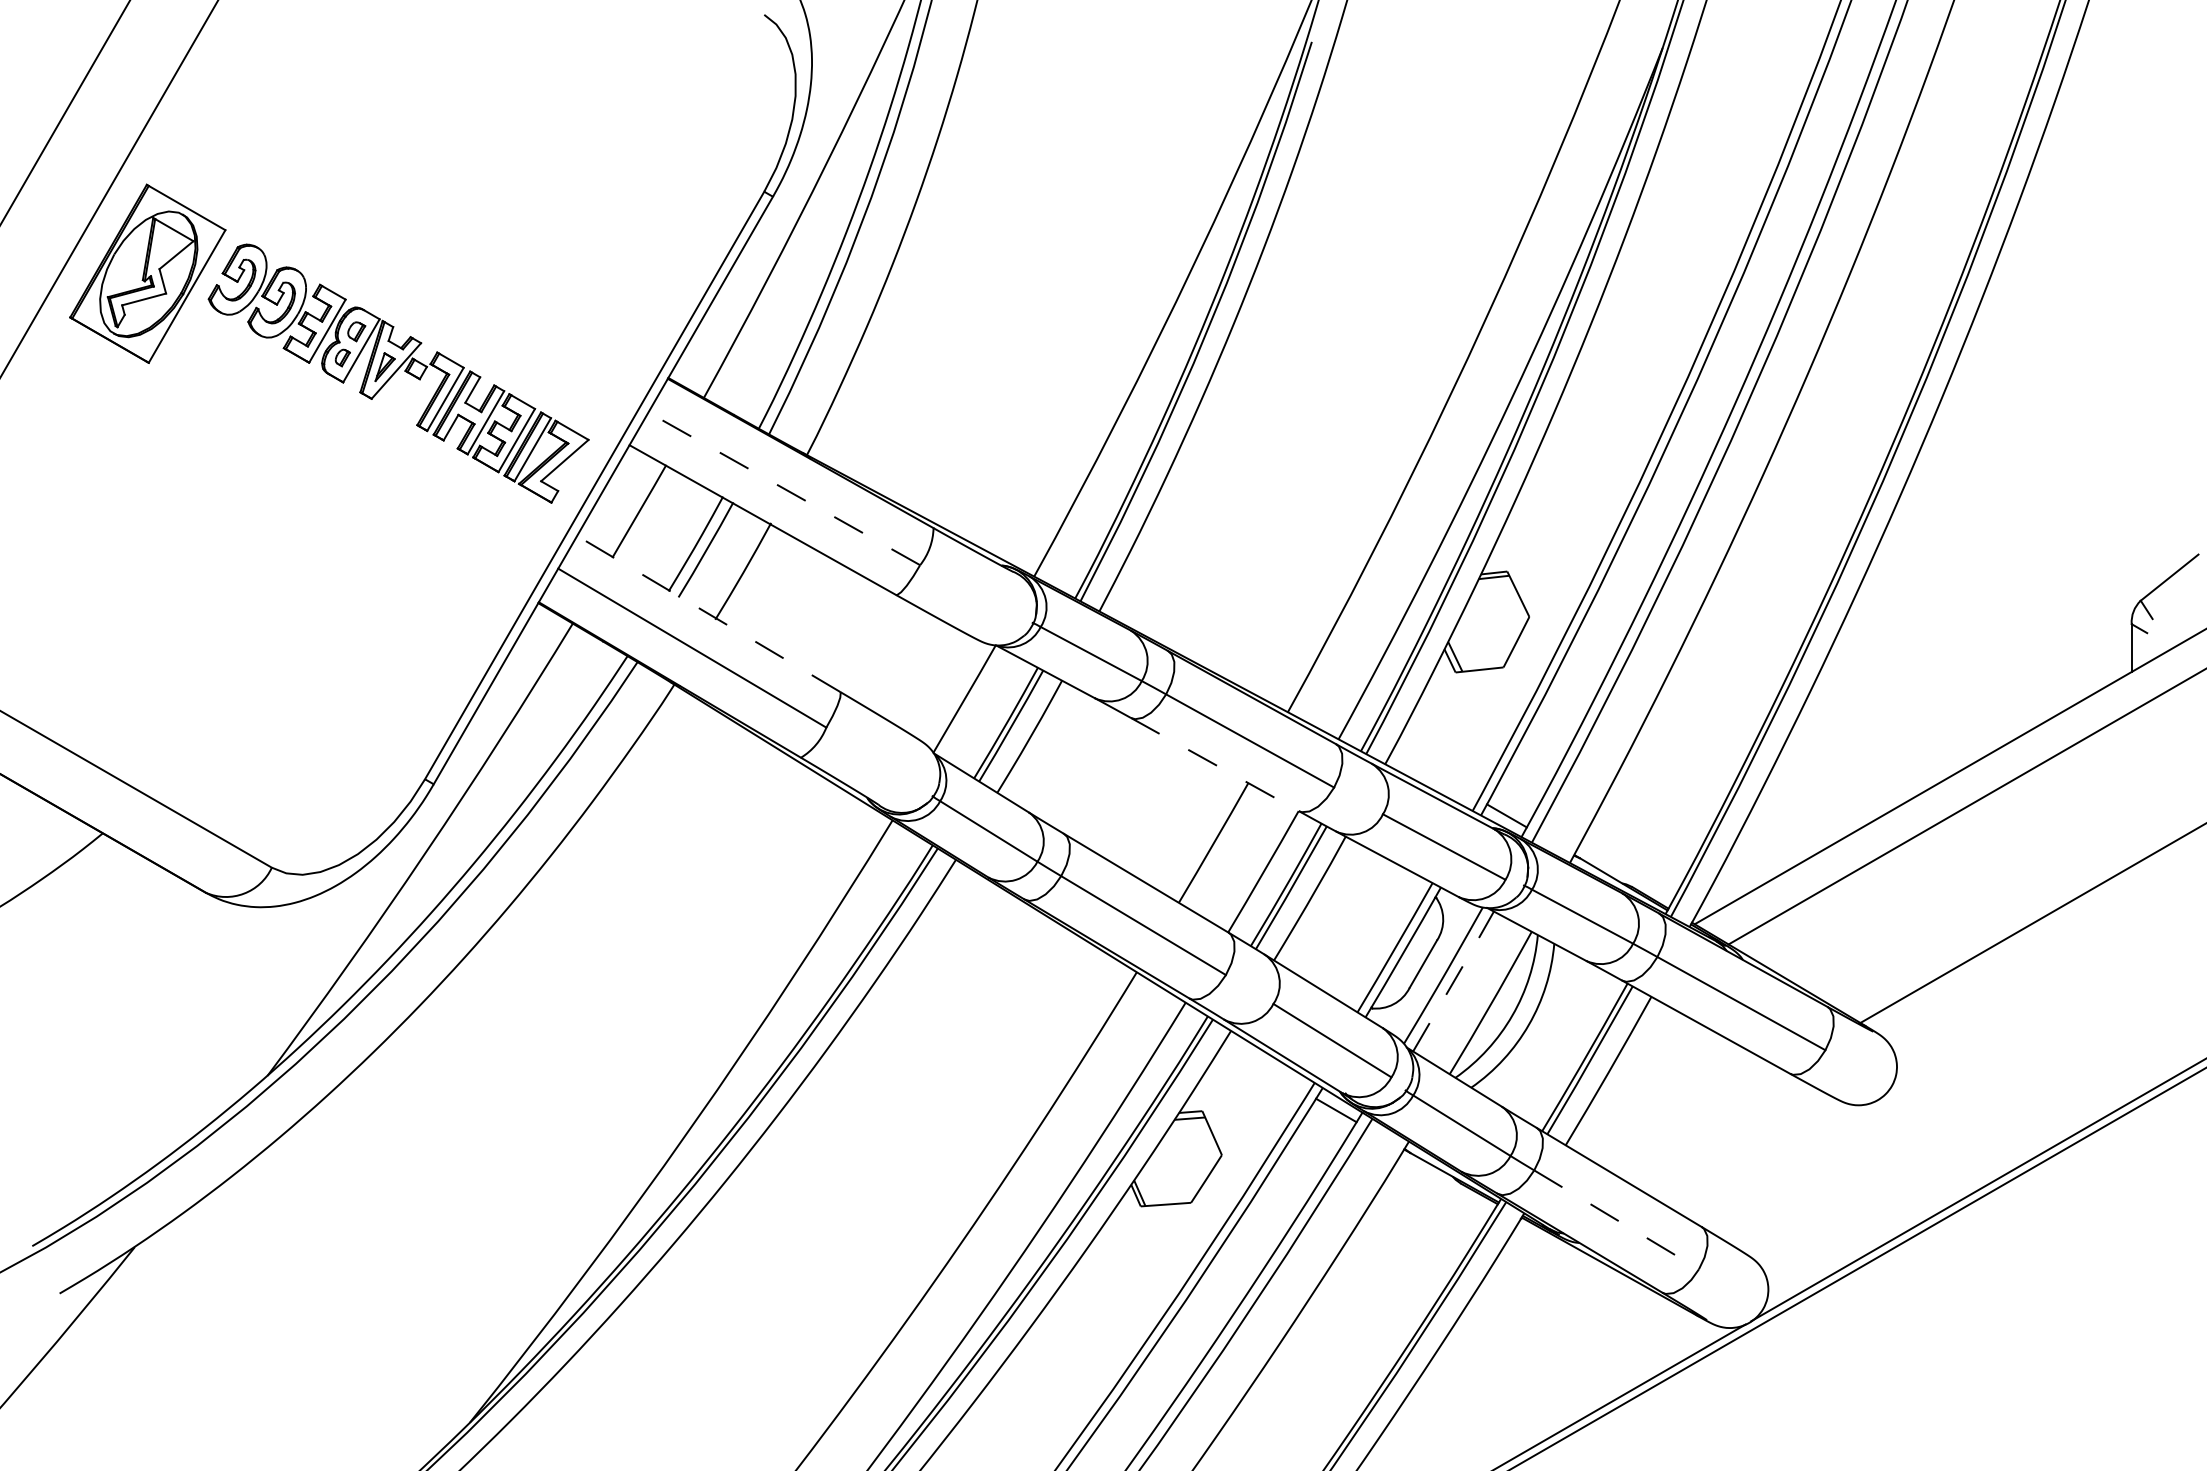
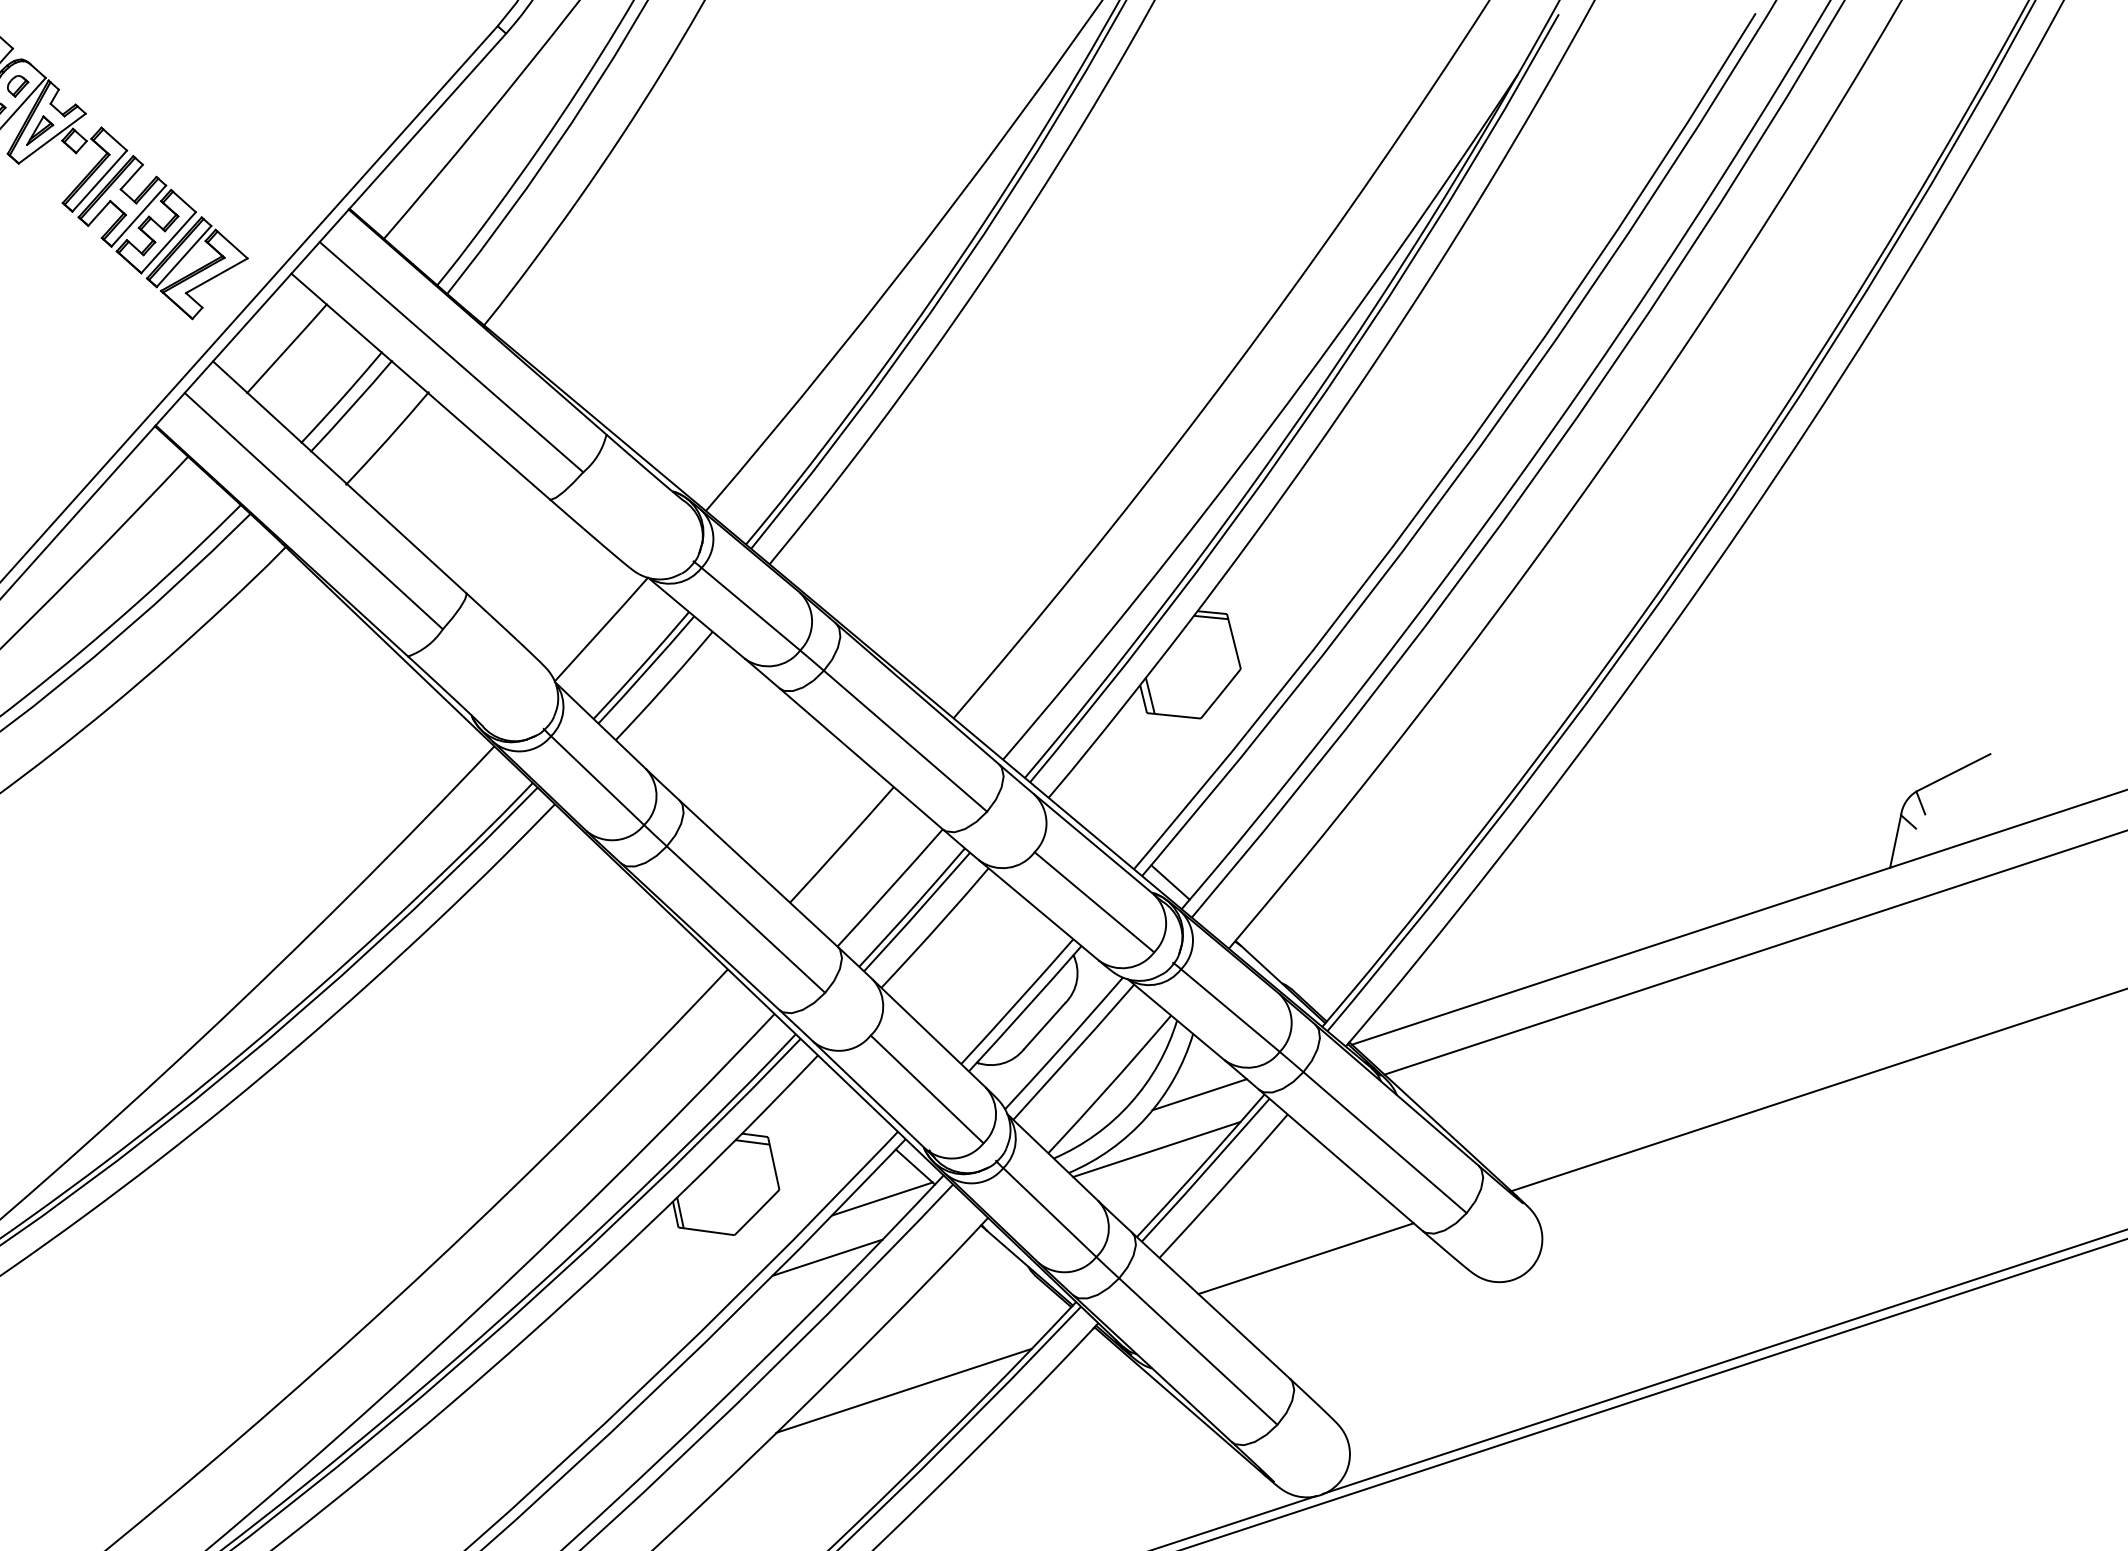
line: (784, 488) -> (451, 356), dashed -> solid
line: (708, 613) -> (339, 476), dashed -> solid
line: (1215, 764) -> (862, 759), dashed -> solid
line: (1454, 980) -> (1075, 1051), dashed -> solid
line: (1570, 995) -> (1199, 1094), added
line: (1543, 1051) -> (1156, 1149), added
line: (1693, 1118) -> (1306, 1257), added
line: (1313, 1143) -> (882, 1198), added
line: (1275, 1205) -> (826, 1257), added
line: (1617, 1220) -> (1199, 1352), dashed -> solid
line: (1366, 1307) -> (903, 1390), added

